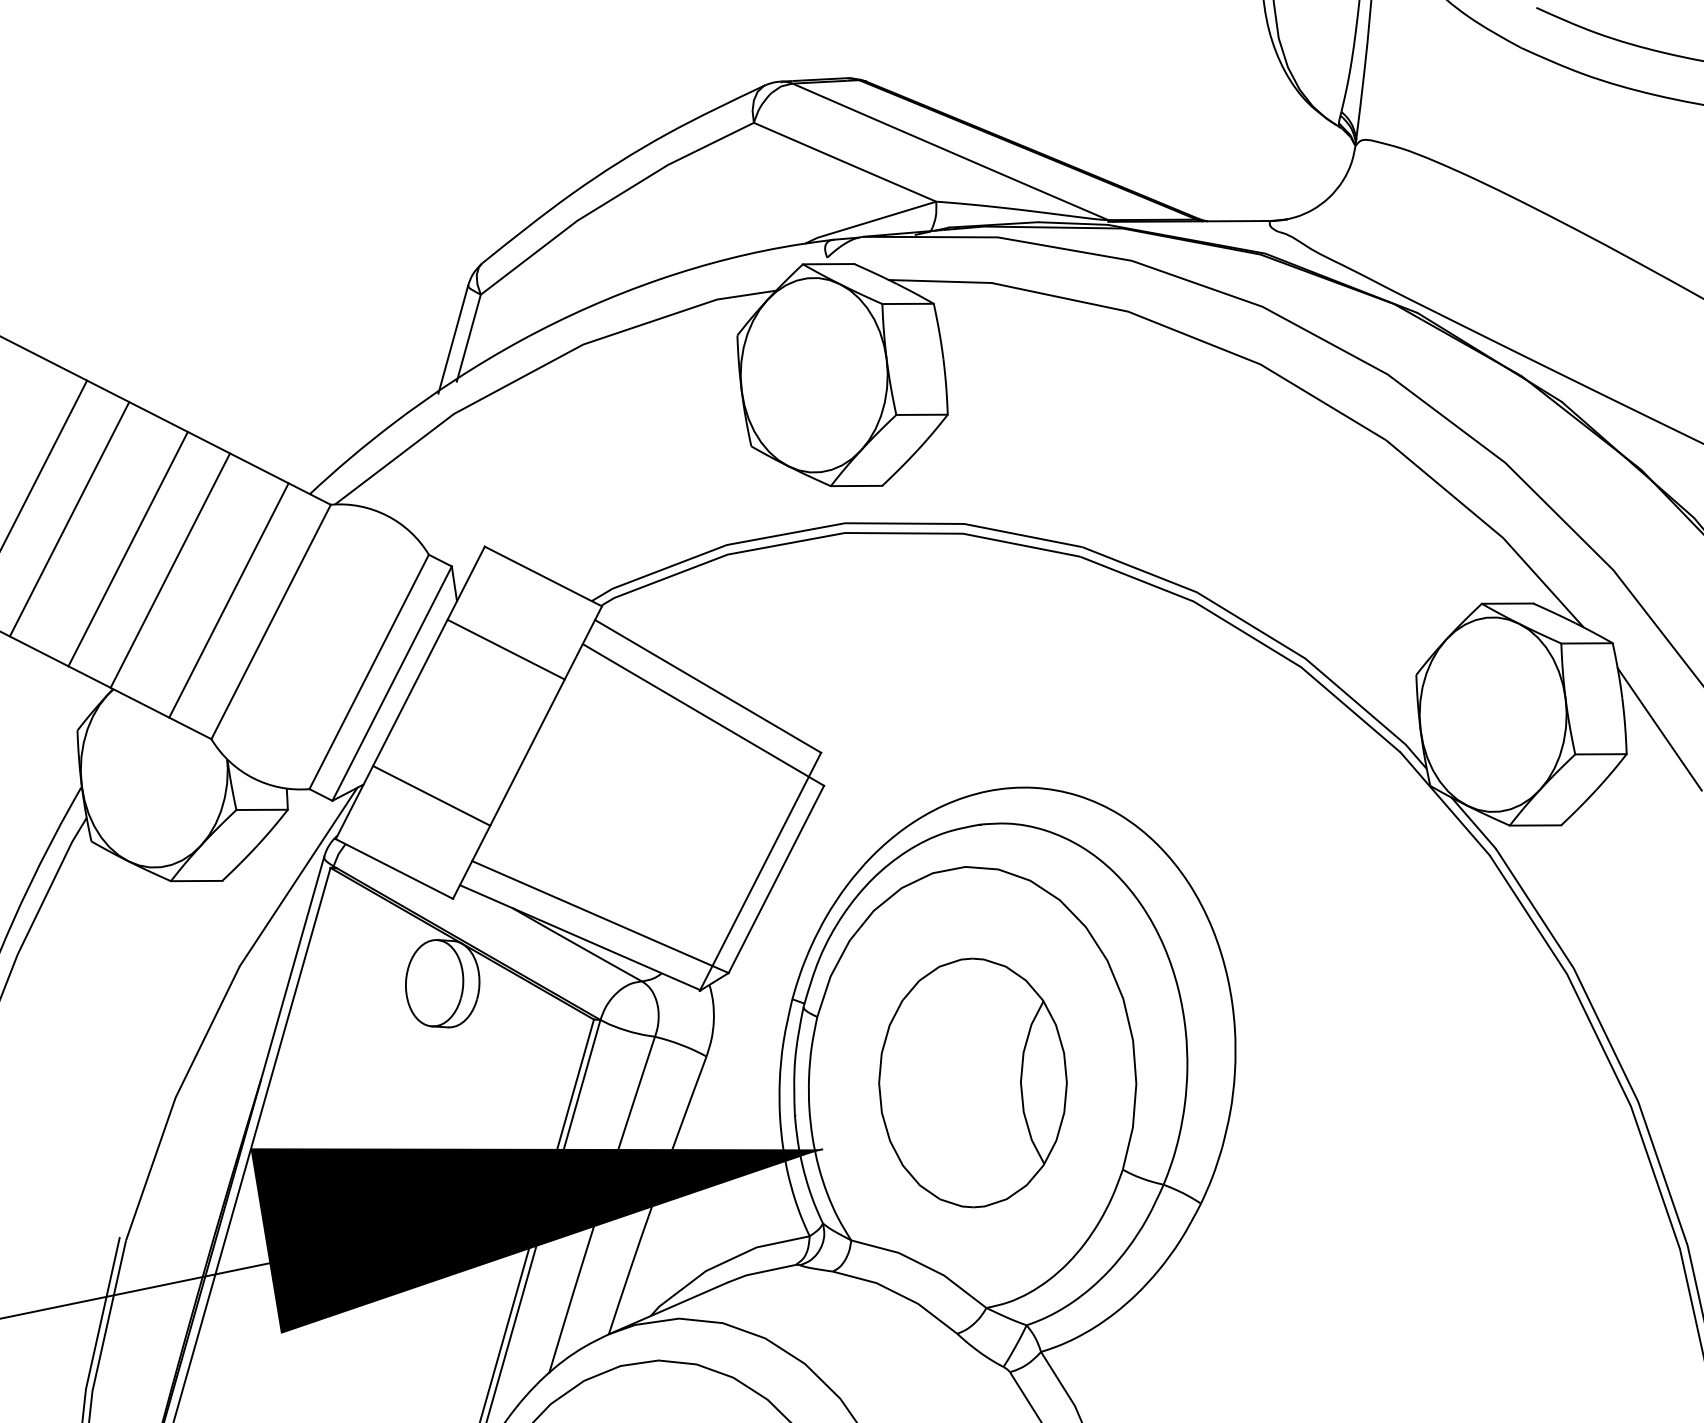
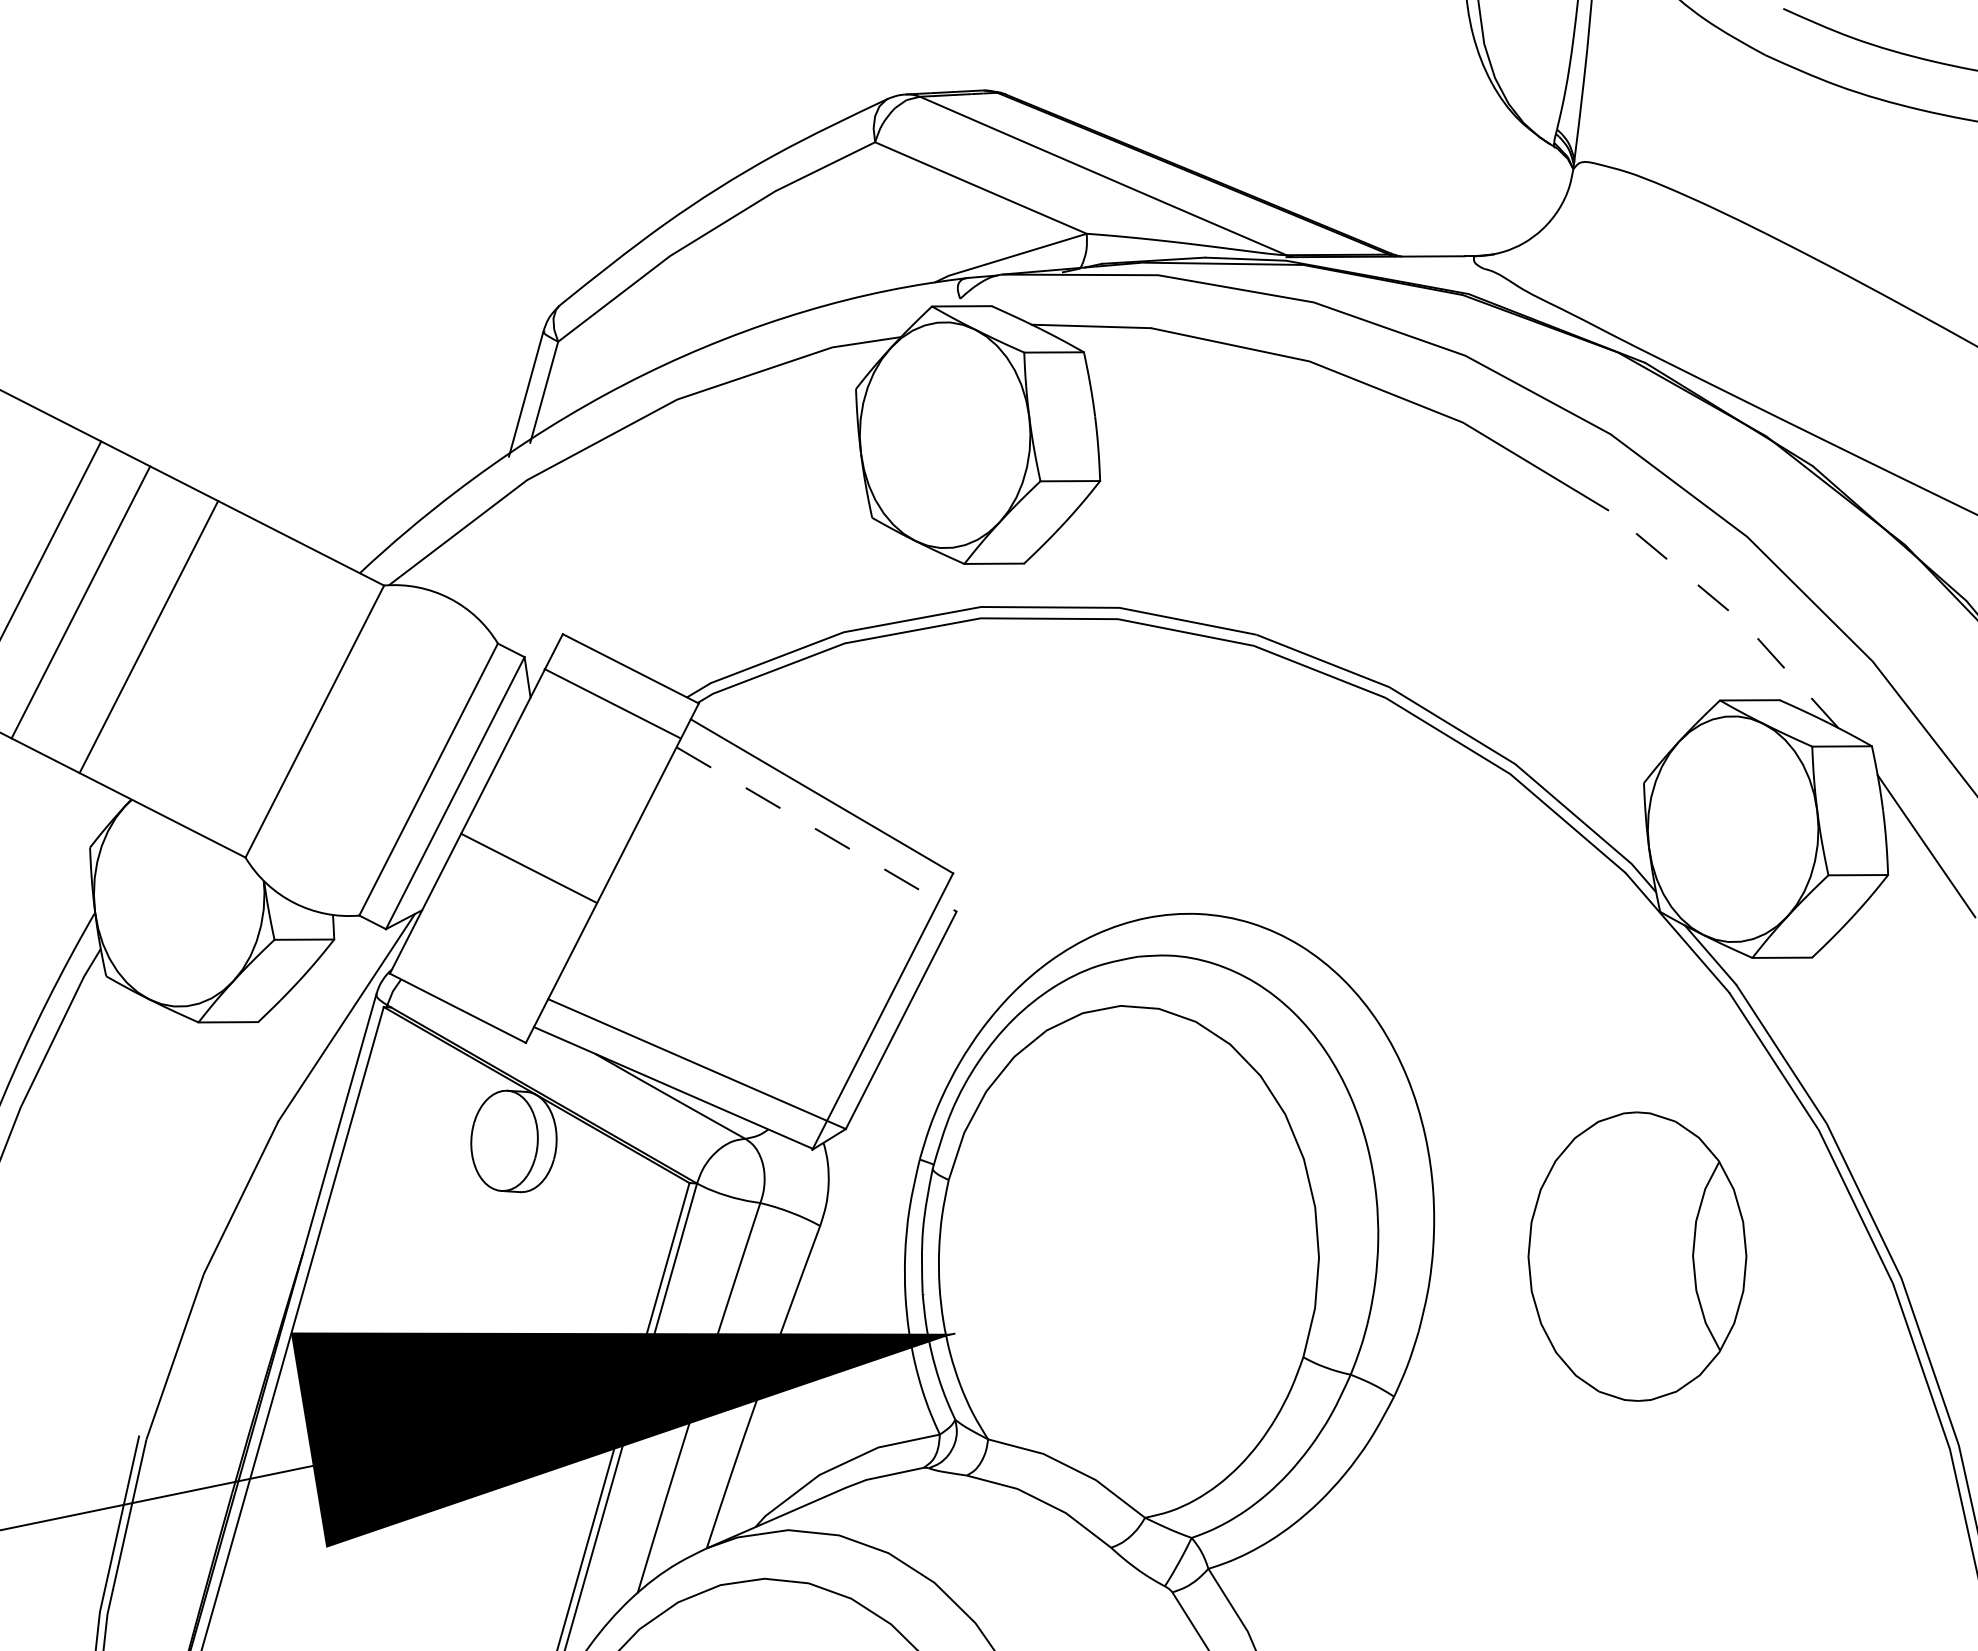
line: (1490, 527) -> (1730, 612), solid -> dashed
line: (170, 570) -> (197, 661), removed
line: (228, 600) -> (265, 696), removed
line: (506, 649) -> (612, 703), moved
line: (704, 714) -> (817, 829), solid -> dashed
line: (431, 795) -> (529, 868), moved
part: (973, 1082) -> (1637, 1256), moved

